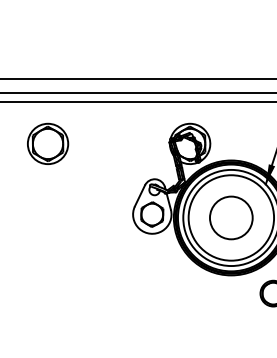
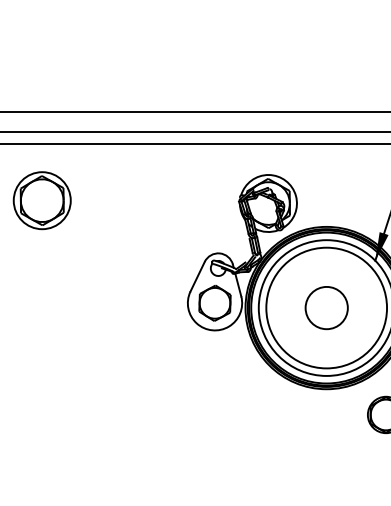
part: (48, 143) -> (42, 200), moved
circle: (231, 217) -> (326, 307), size x0.7

